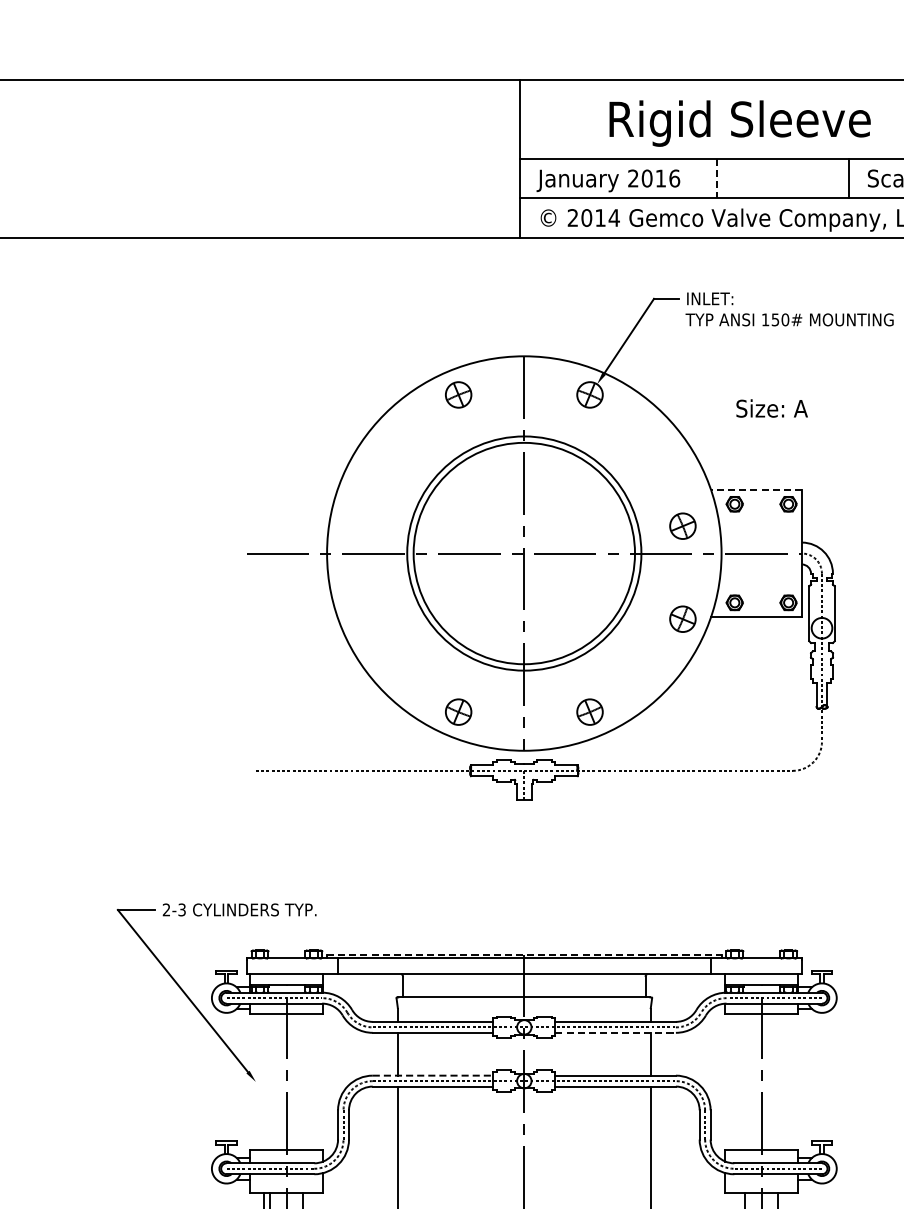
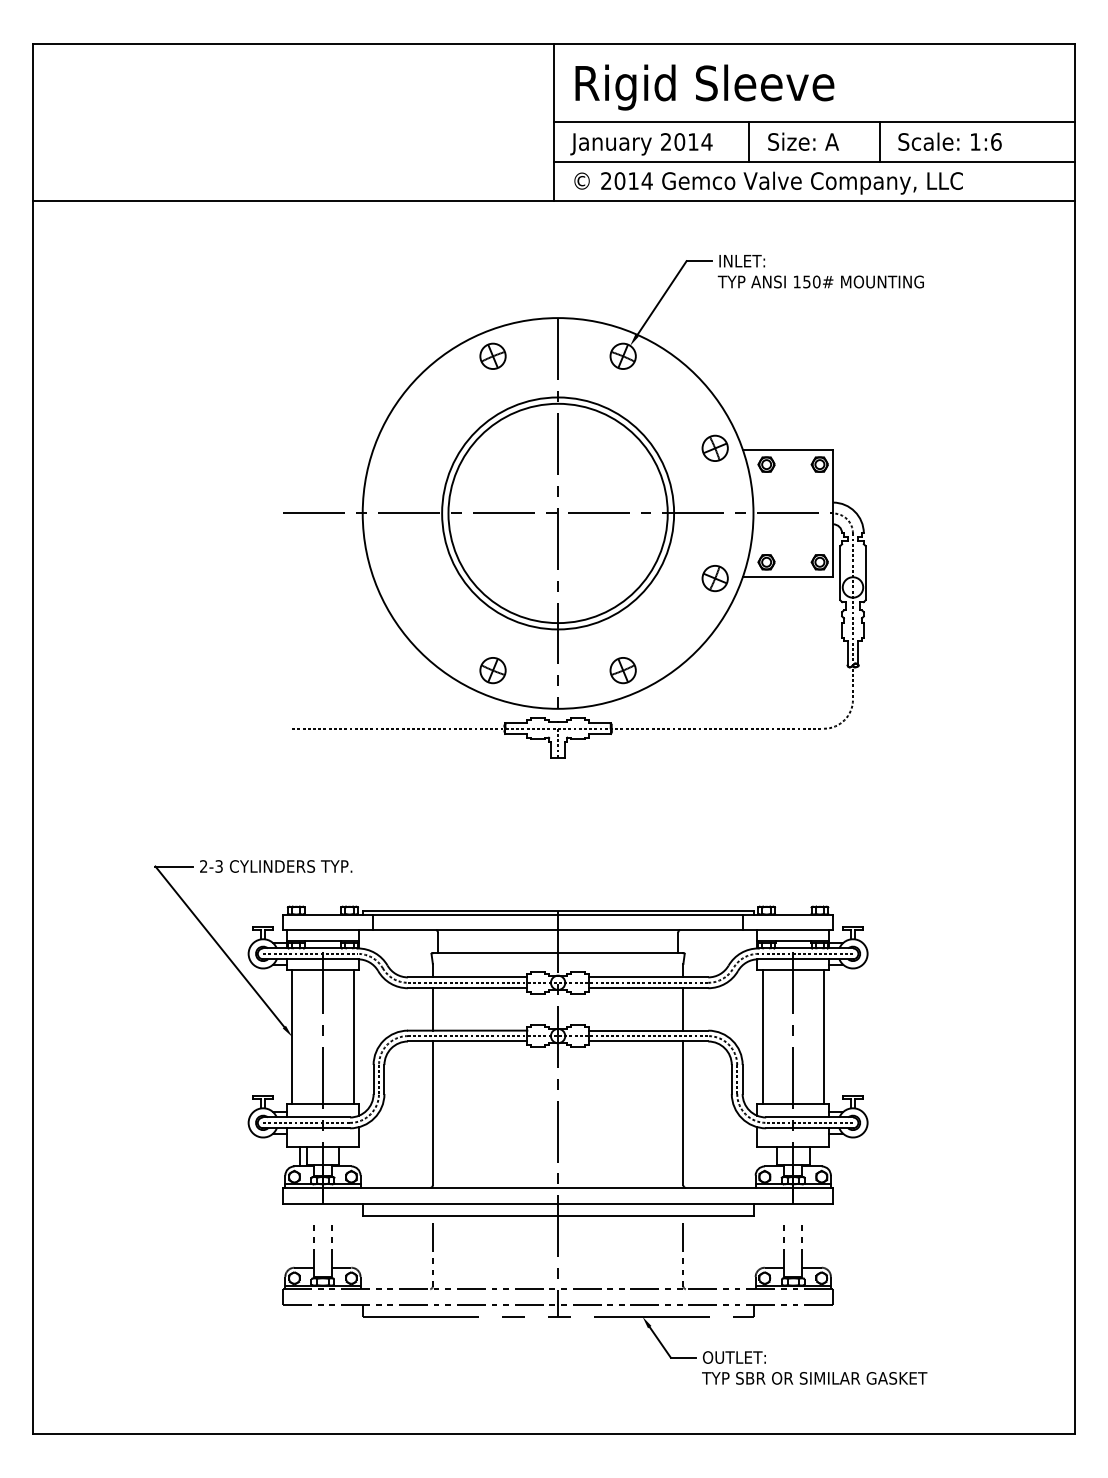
text: (739, 123) -> (704, 87), moved
text: (674, 178) -> (706, 141), 2016 -> 2014
line: (717, 179) -> (749, 142), dashed -> solid
text: (772, 408) -> (803, 141), moved
line: (755, 489) -> (787, 450), dashed -> solid
part: (682, 525) -> (714, 447), moved
line: (524, 954) -> (558, 910), dashed -> solid
line: (615, 1033) -> (648, 988), dashed -> solid
line: (432, 1075) -> (467, 1030), dashed -> solid
line: (256, 1081) -> (292, 1036), added
line: (317, 1081) -> (353, 1036), added
line: (730, 1081) -> (762, 1036), added
line: (793, 1081) -> (824, 1036), added

